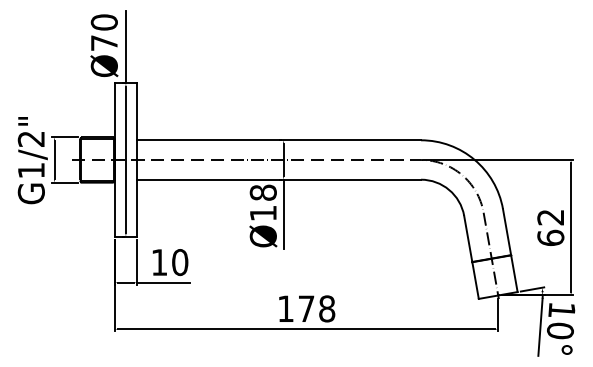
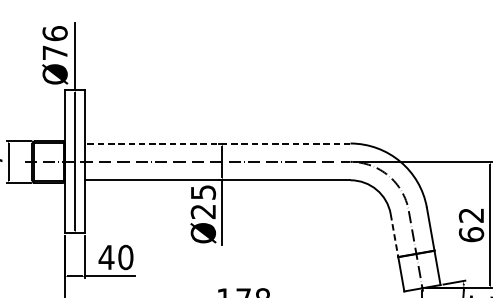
text: (103, 22) -> (54, 33), Ø70 -> Ø76
line: (278, 140) -> (217, 143), solid -> dashed
text: (262, 202) -> (202, 201), Ø18 -> Ø25
line: (468, 239) -> (394, 236), solid -> dashed
text: (159, 262) -> (106, 257), 10 -> 40

